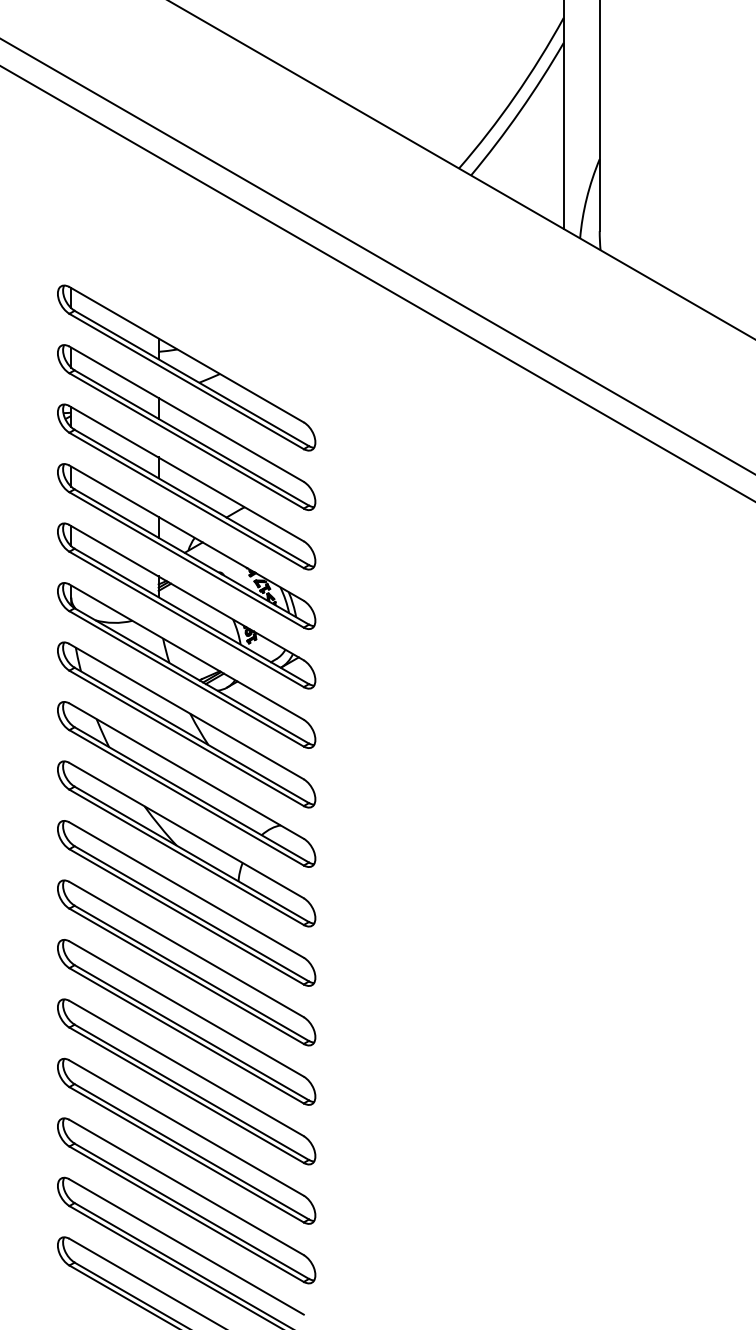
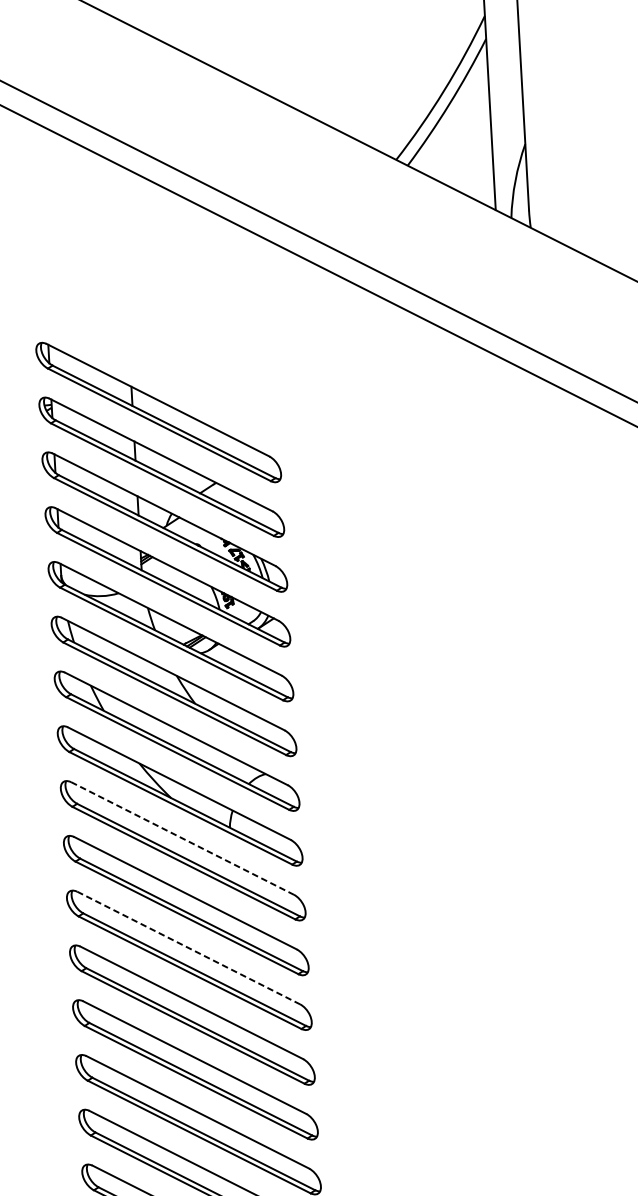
part: (186, 367) -> (155, 357), removed
line: (187, 890) -> (183, 838), solid -> dashed
line: (187, 1009) -> (189, 948), solid -> dashed

